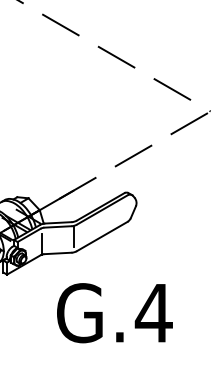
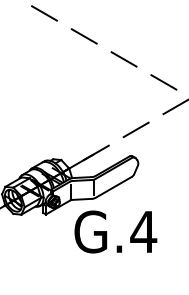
text: (114, 312) -> (115, 231), moved

